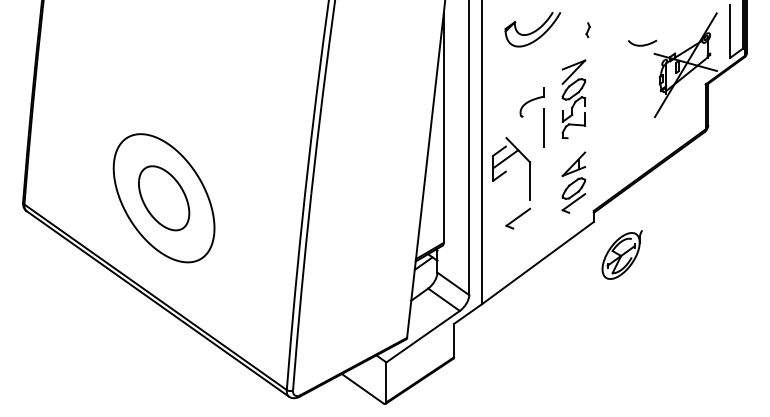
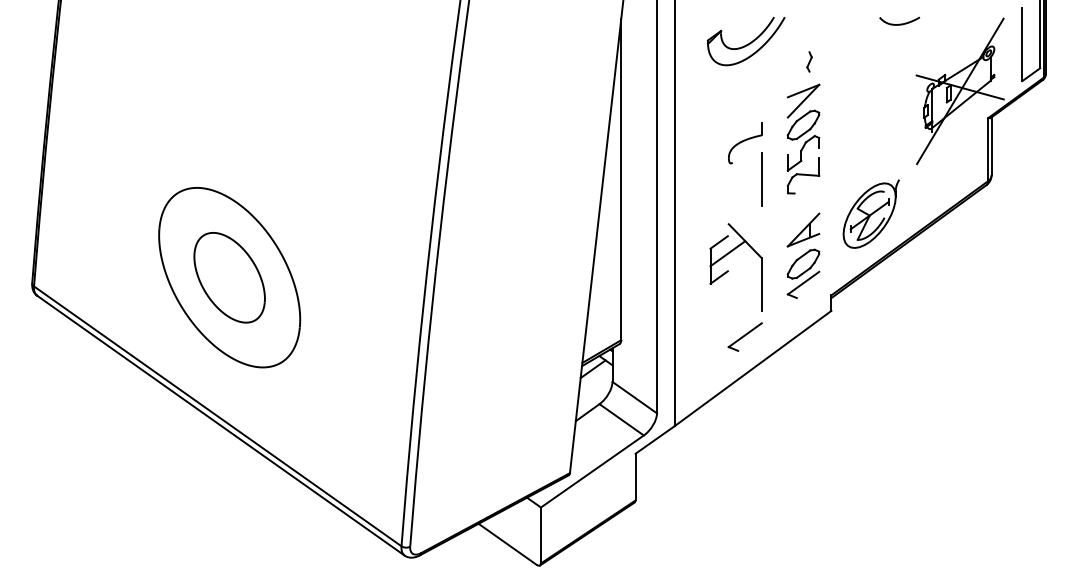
part: (587, 30) -> (808, 62), moved
curve: (642, 44) -> (899, 23), moved
part: (505, 173) -> (727, 273), moved
part: (621, 254) -> (870, 213), moved

